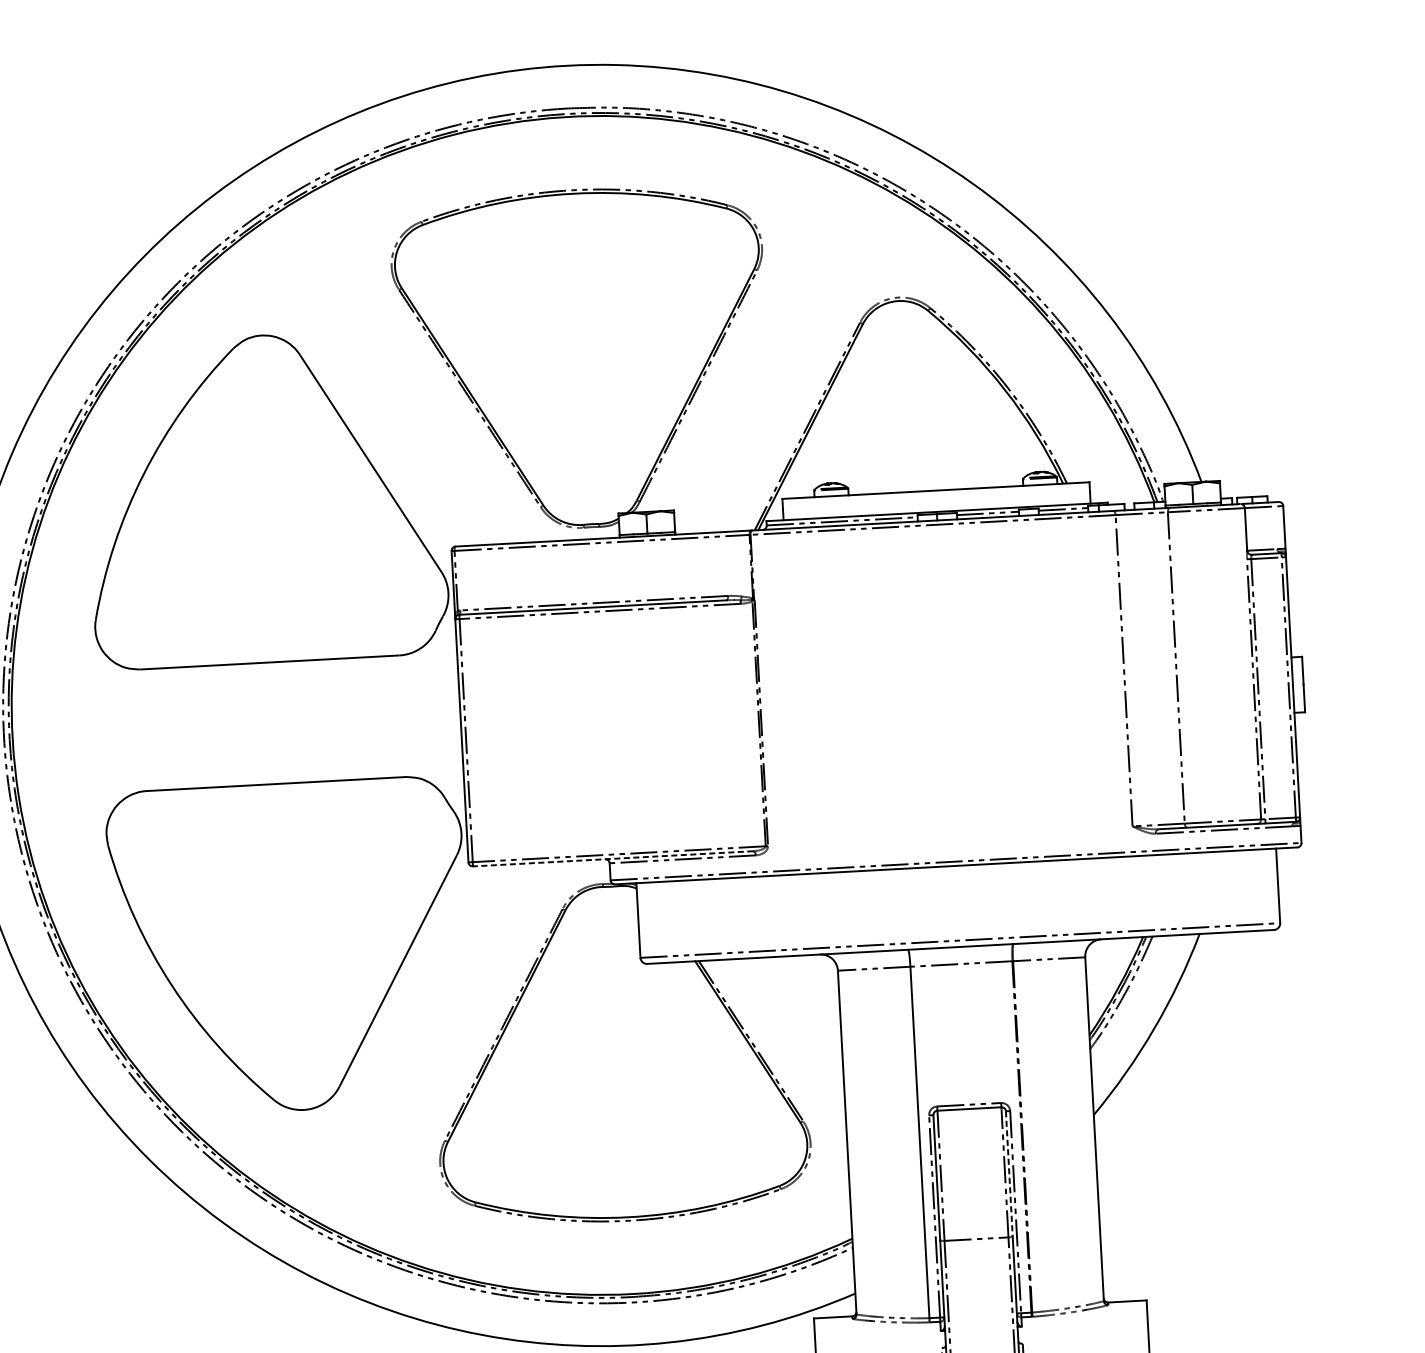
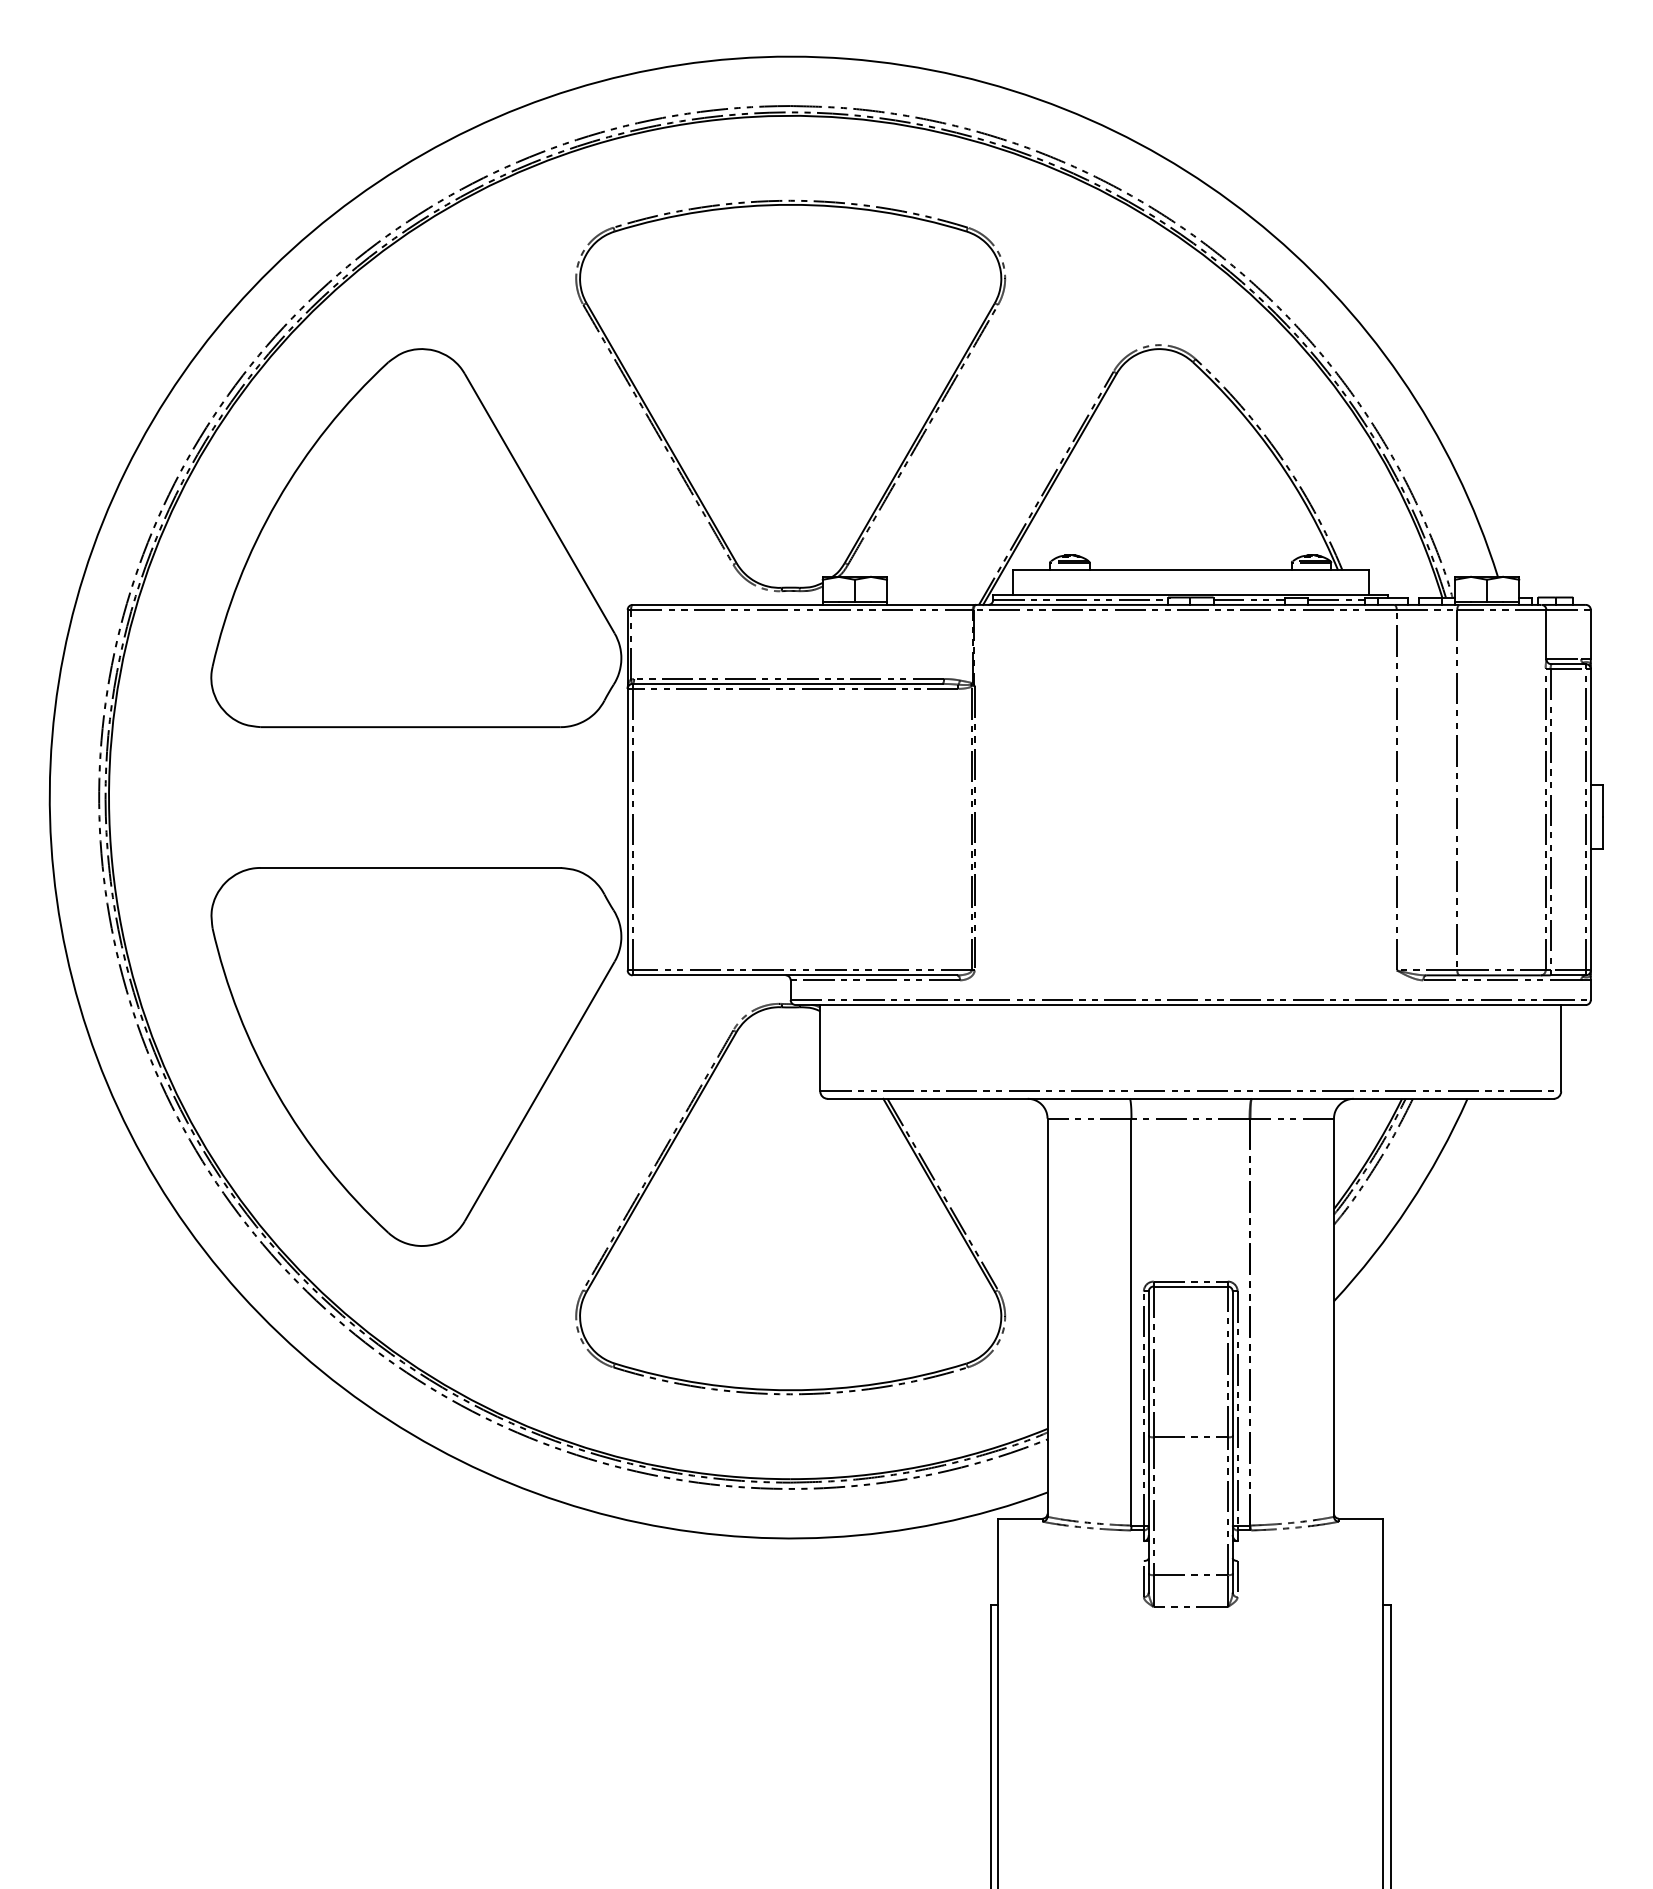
line: (612, 858) -> (794, 975), dashed -> solid
line: (1009, 1174) -> (1232, 1364), dashed -> solid

